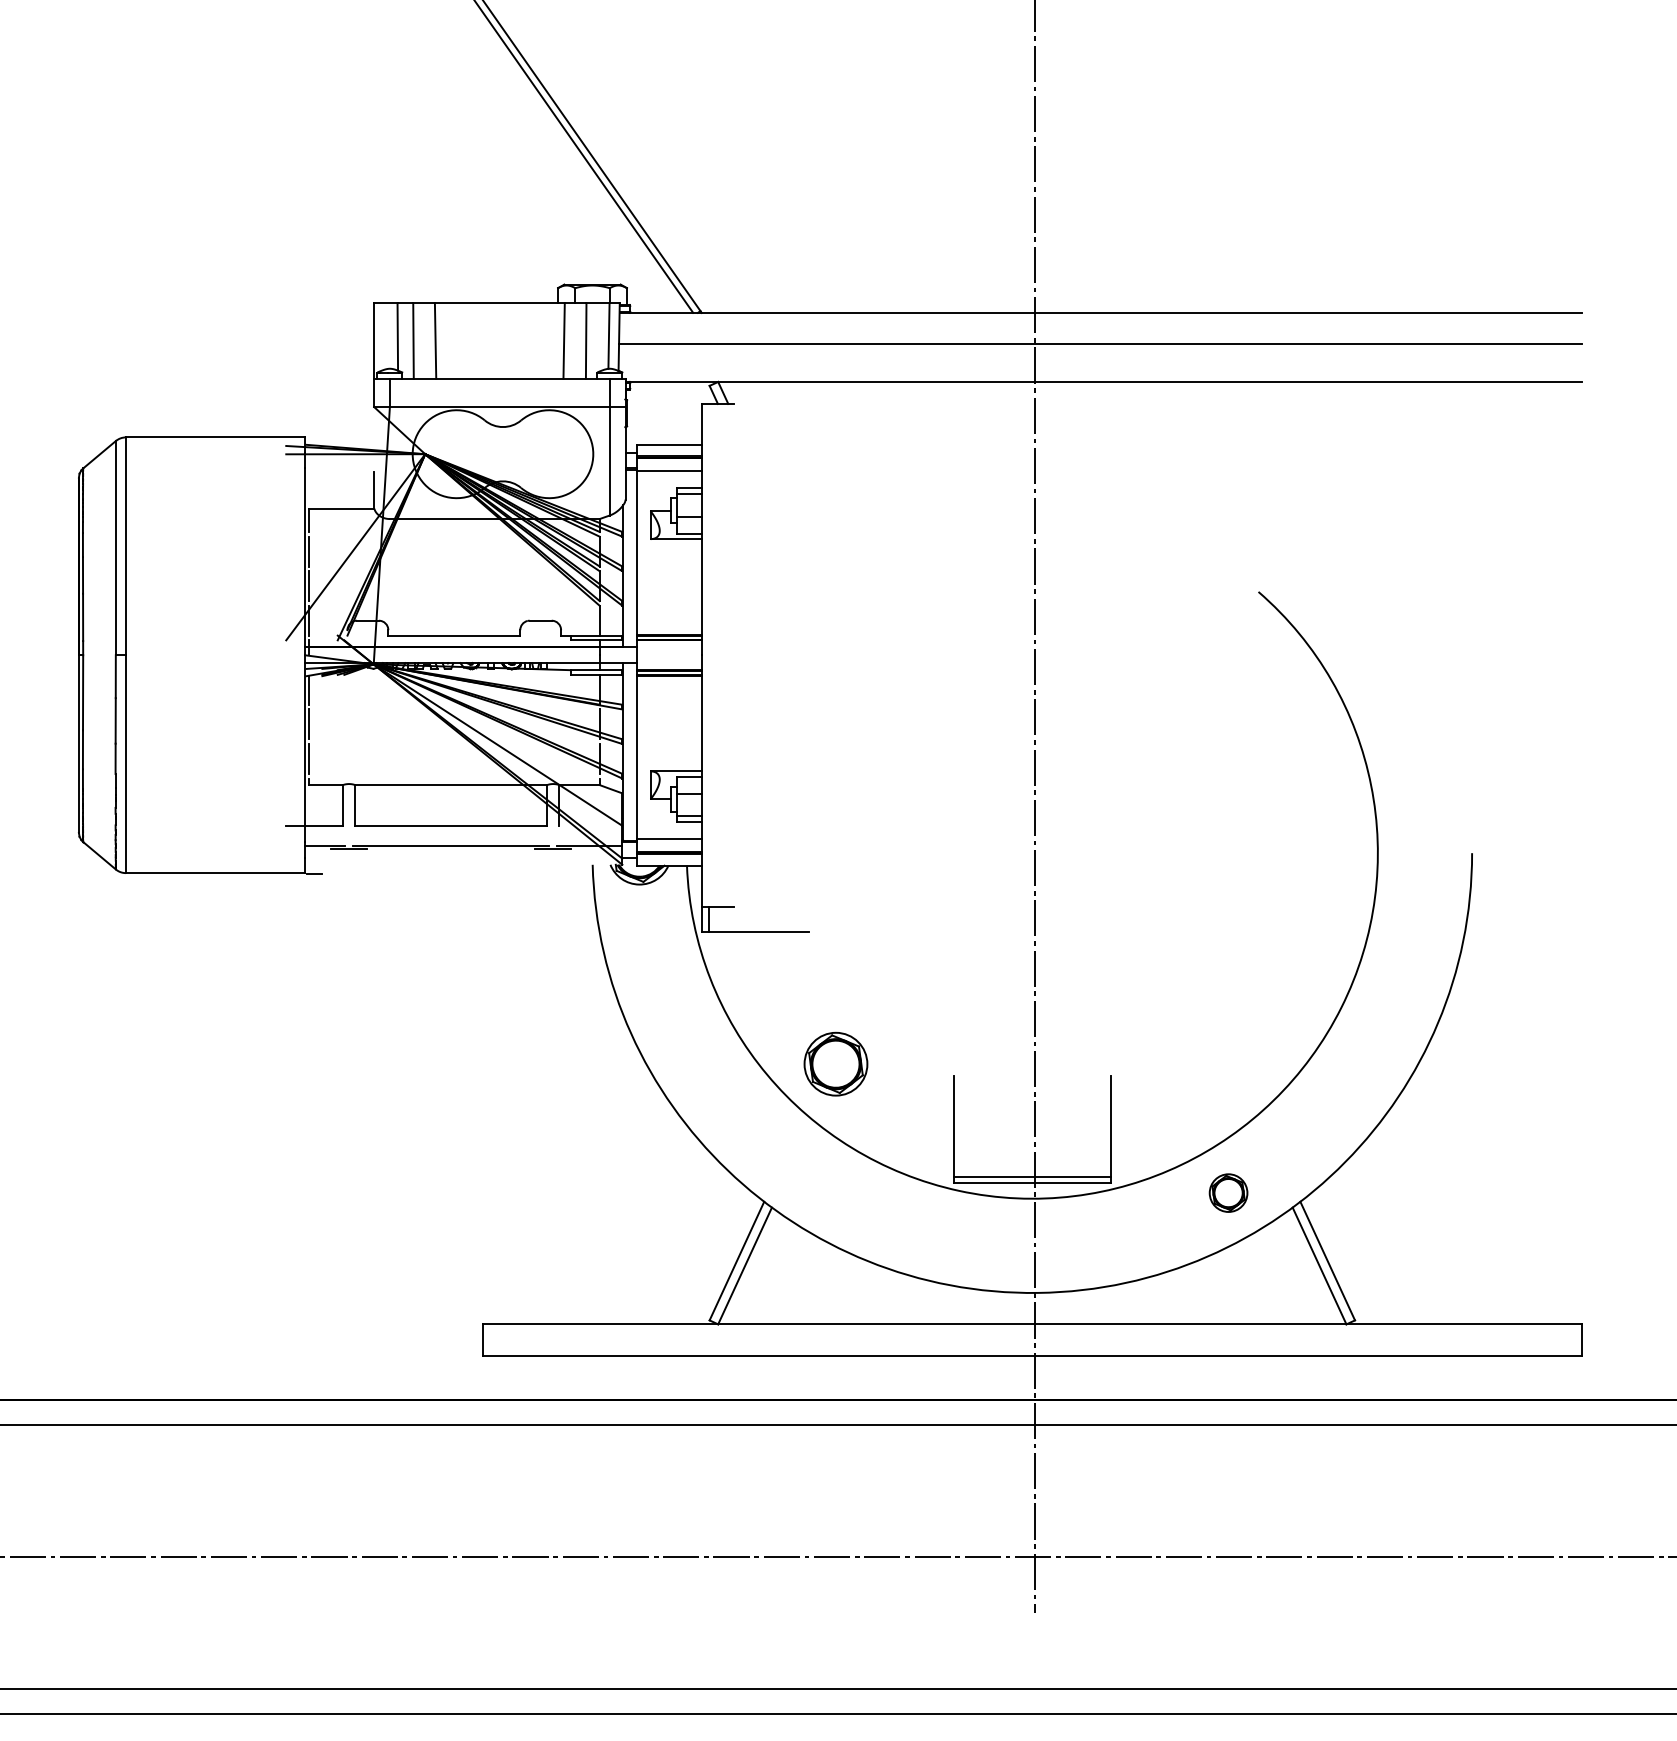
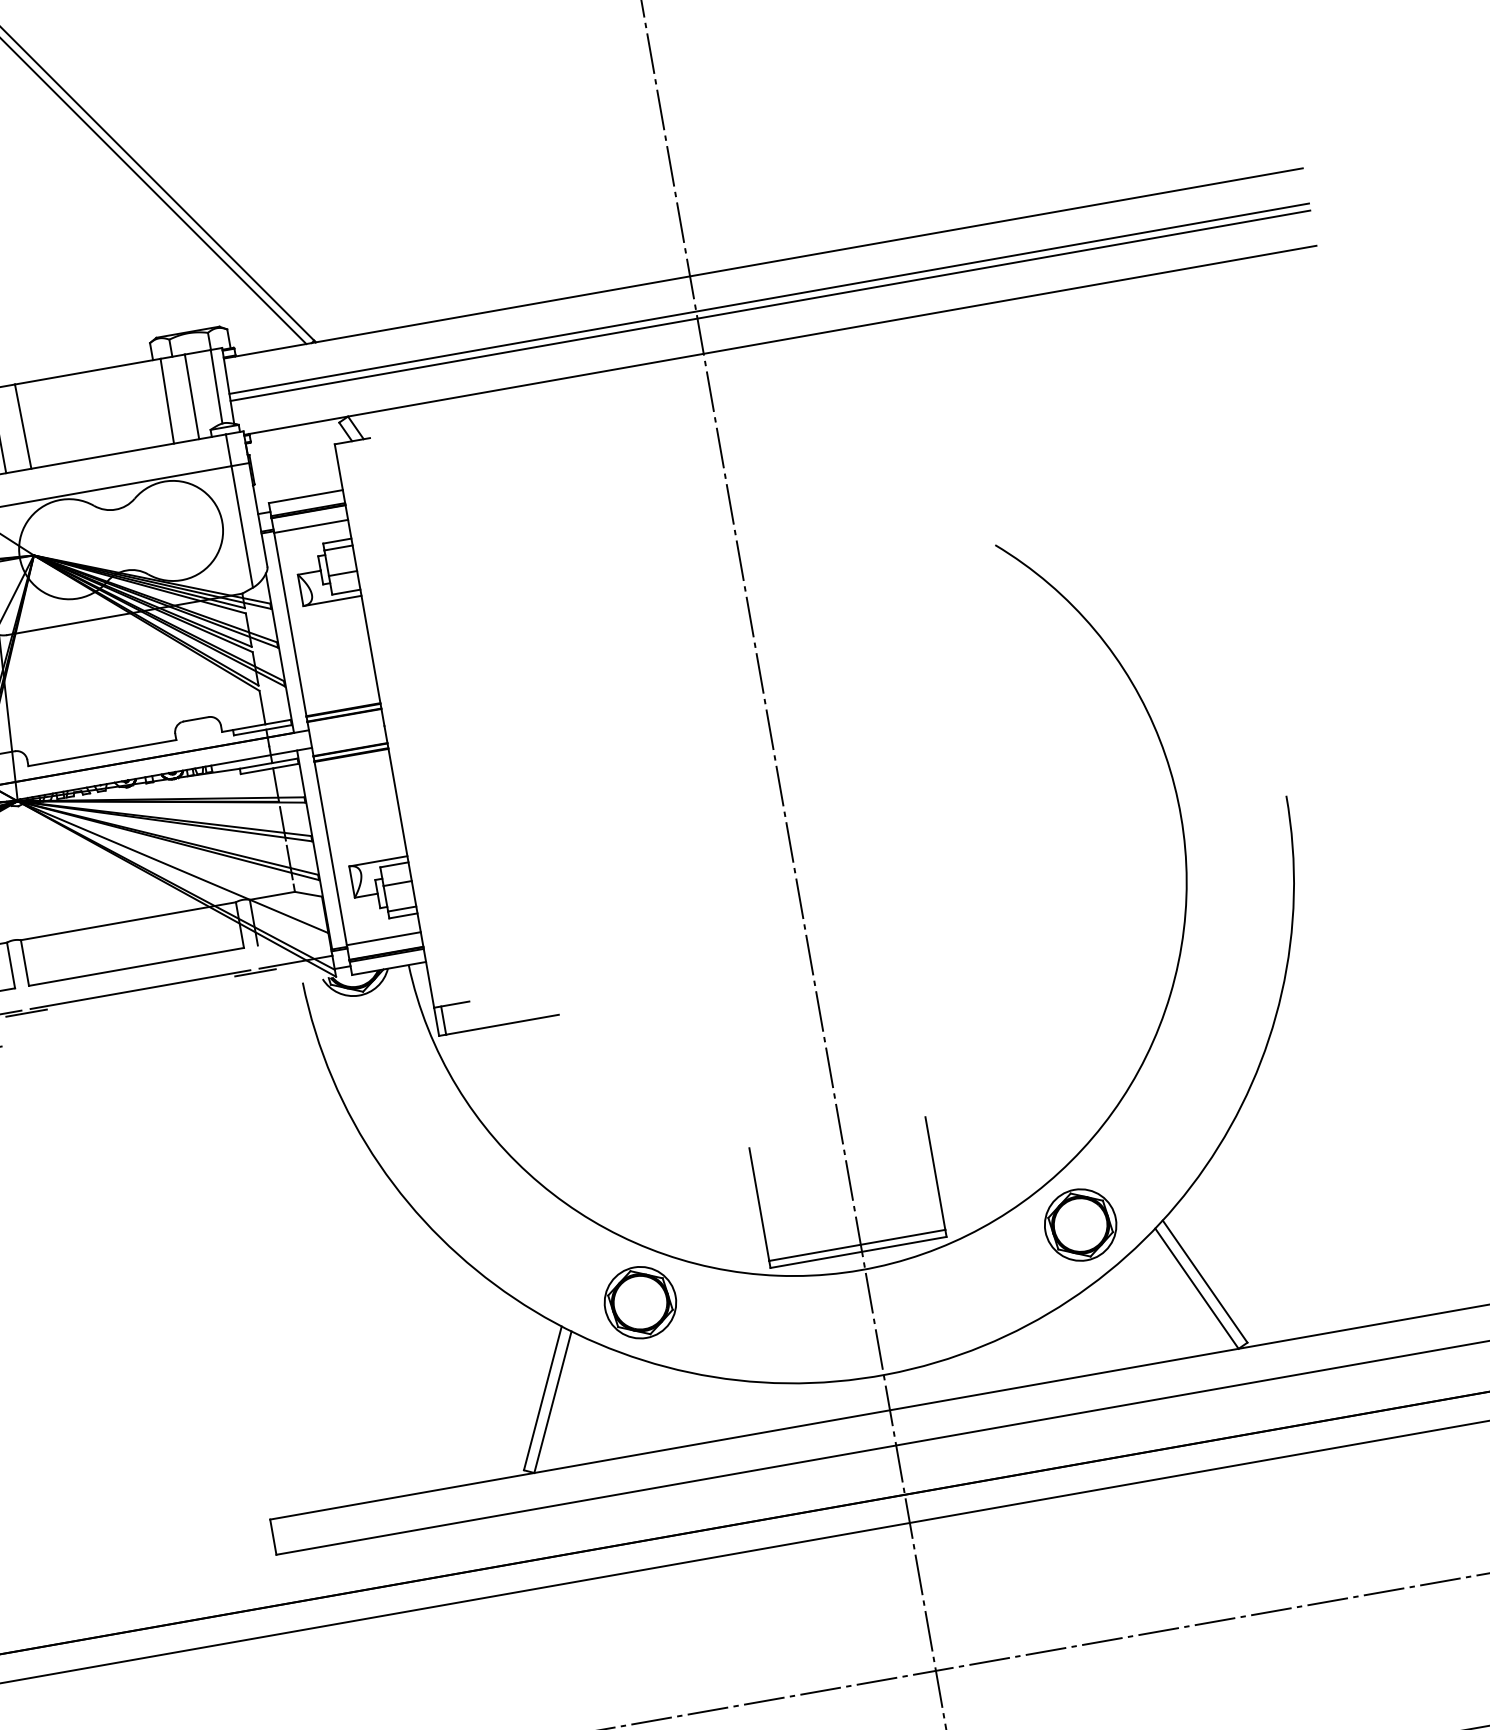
line: (1100, 350) -> (770, 305), added
part: (835, 1063) -> (639, 1301), moved
part: (1228, 1192) -> (1080, 1224), size x1.67

